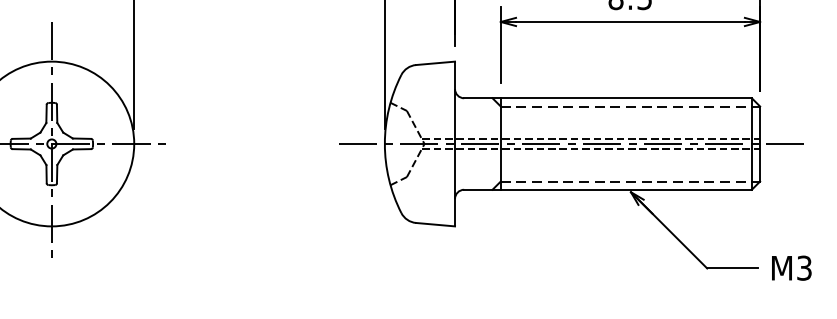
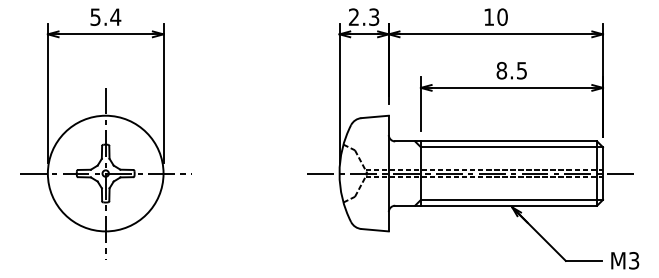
line: (631, 106) -> (512, 147), dashed -> solid
line: (631, 180) -> (512, 199), dashed -> solid

